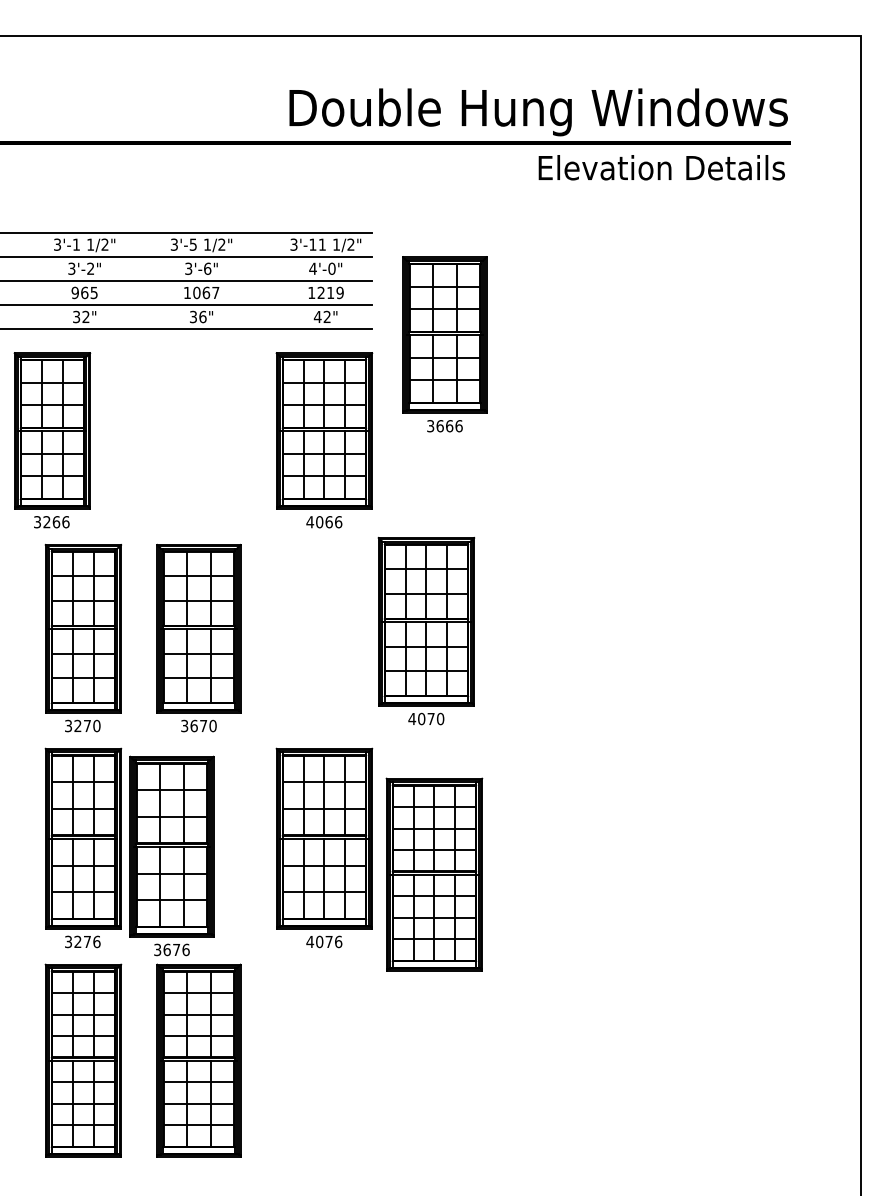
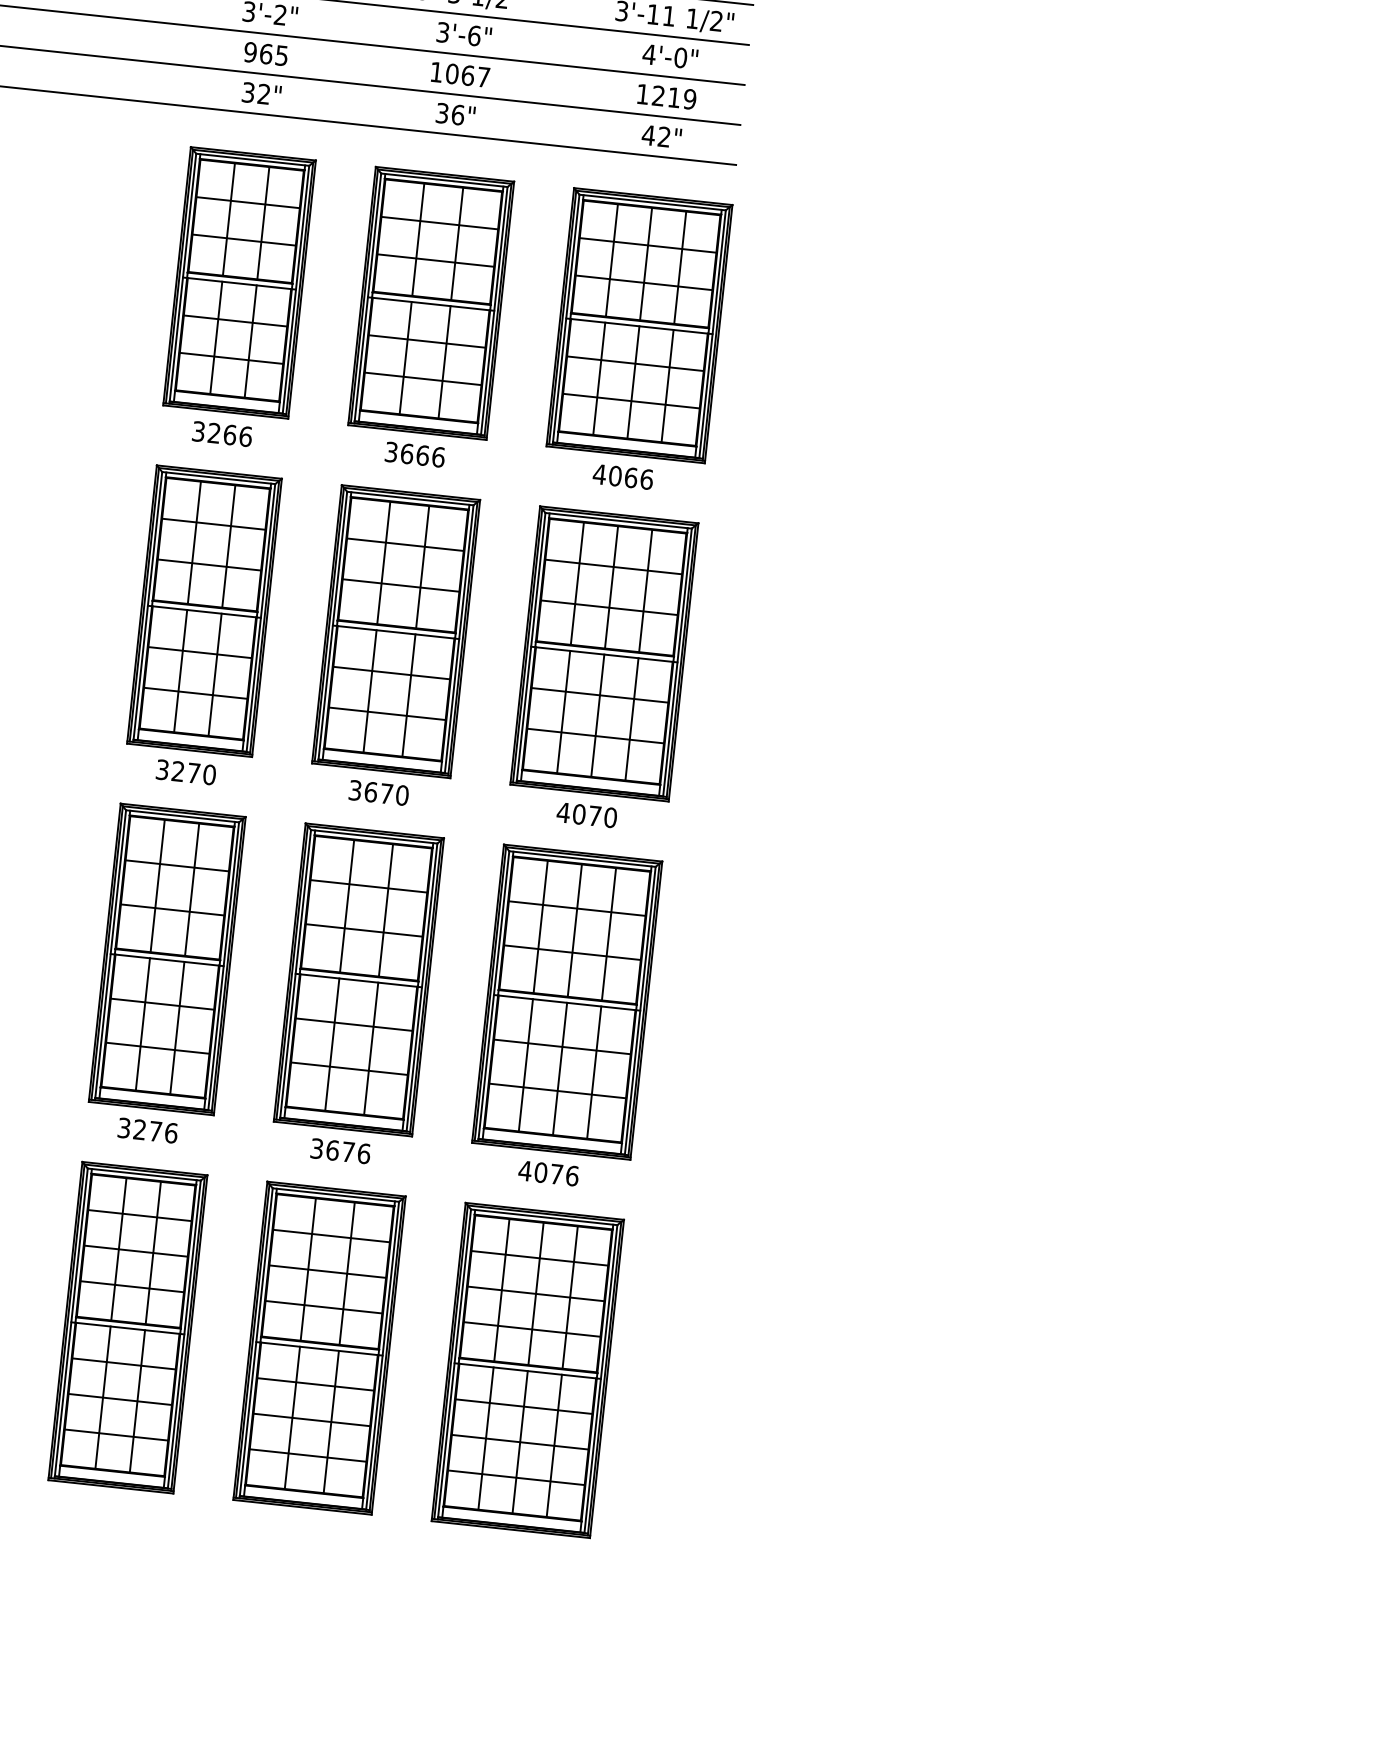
part: (444, 344) -> (428, 319), moved
part: (52, 440) -> (237, 298), moved
part: (426, 630) -> (602, 668), moved
part: (171, 855) -> (356, 994), moved
part: (434, 874) -> (527, 1370), moved

